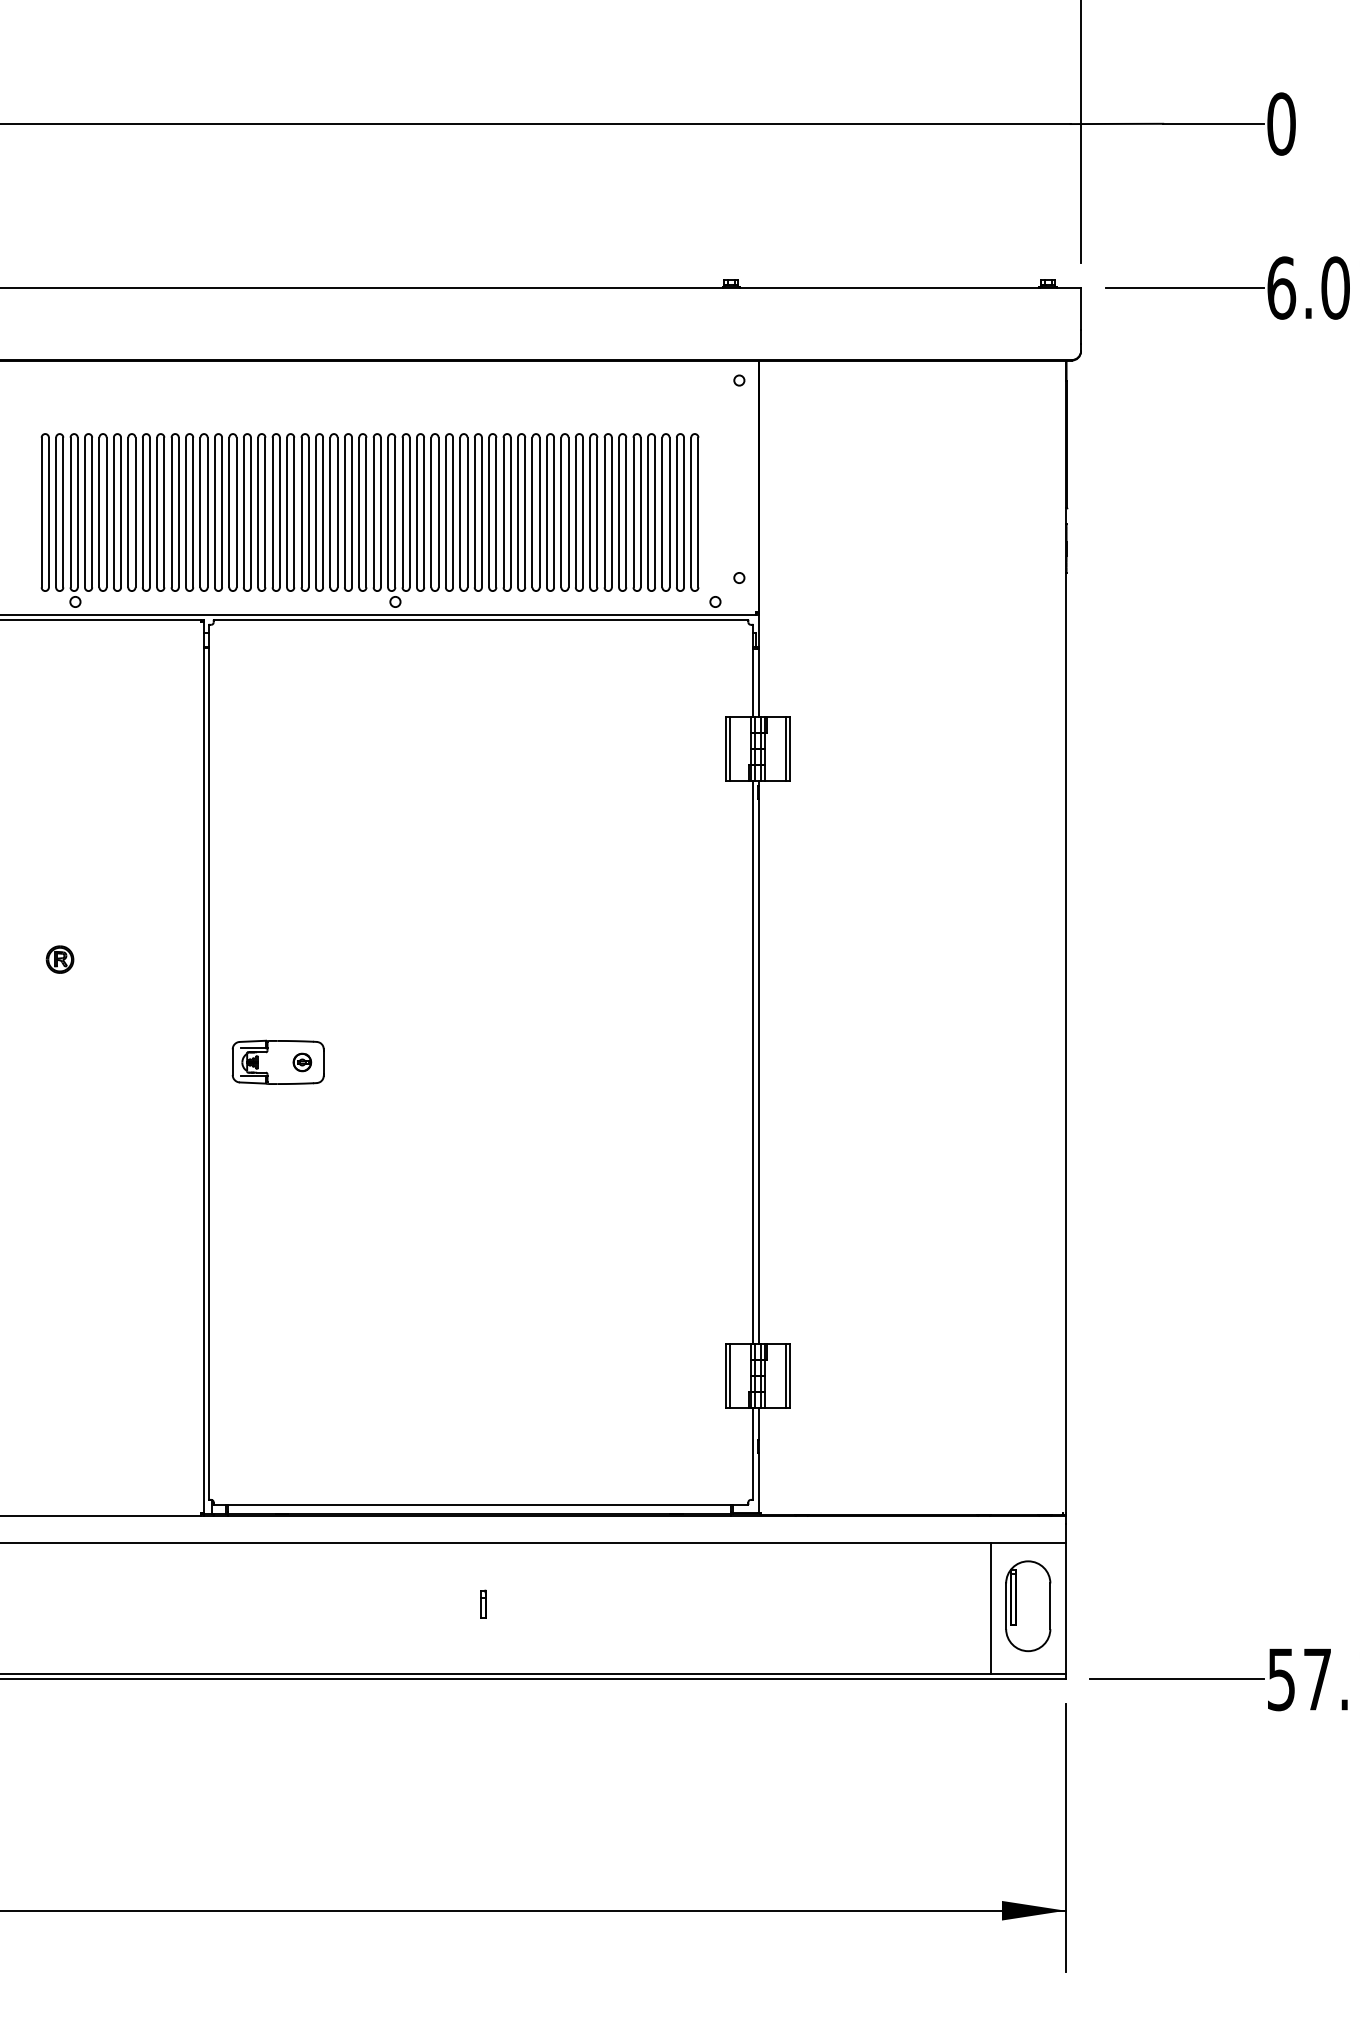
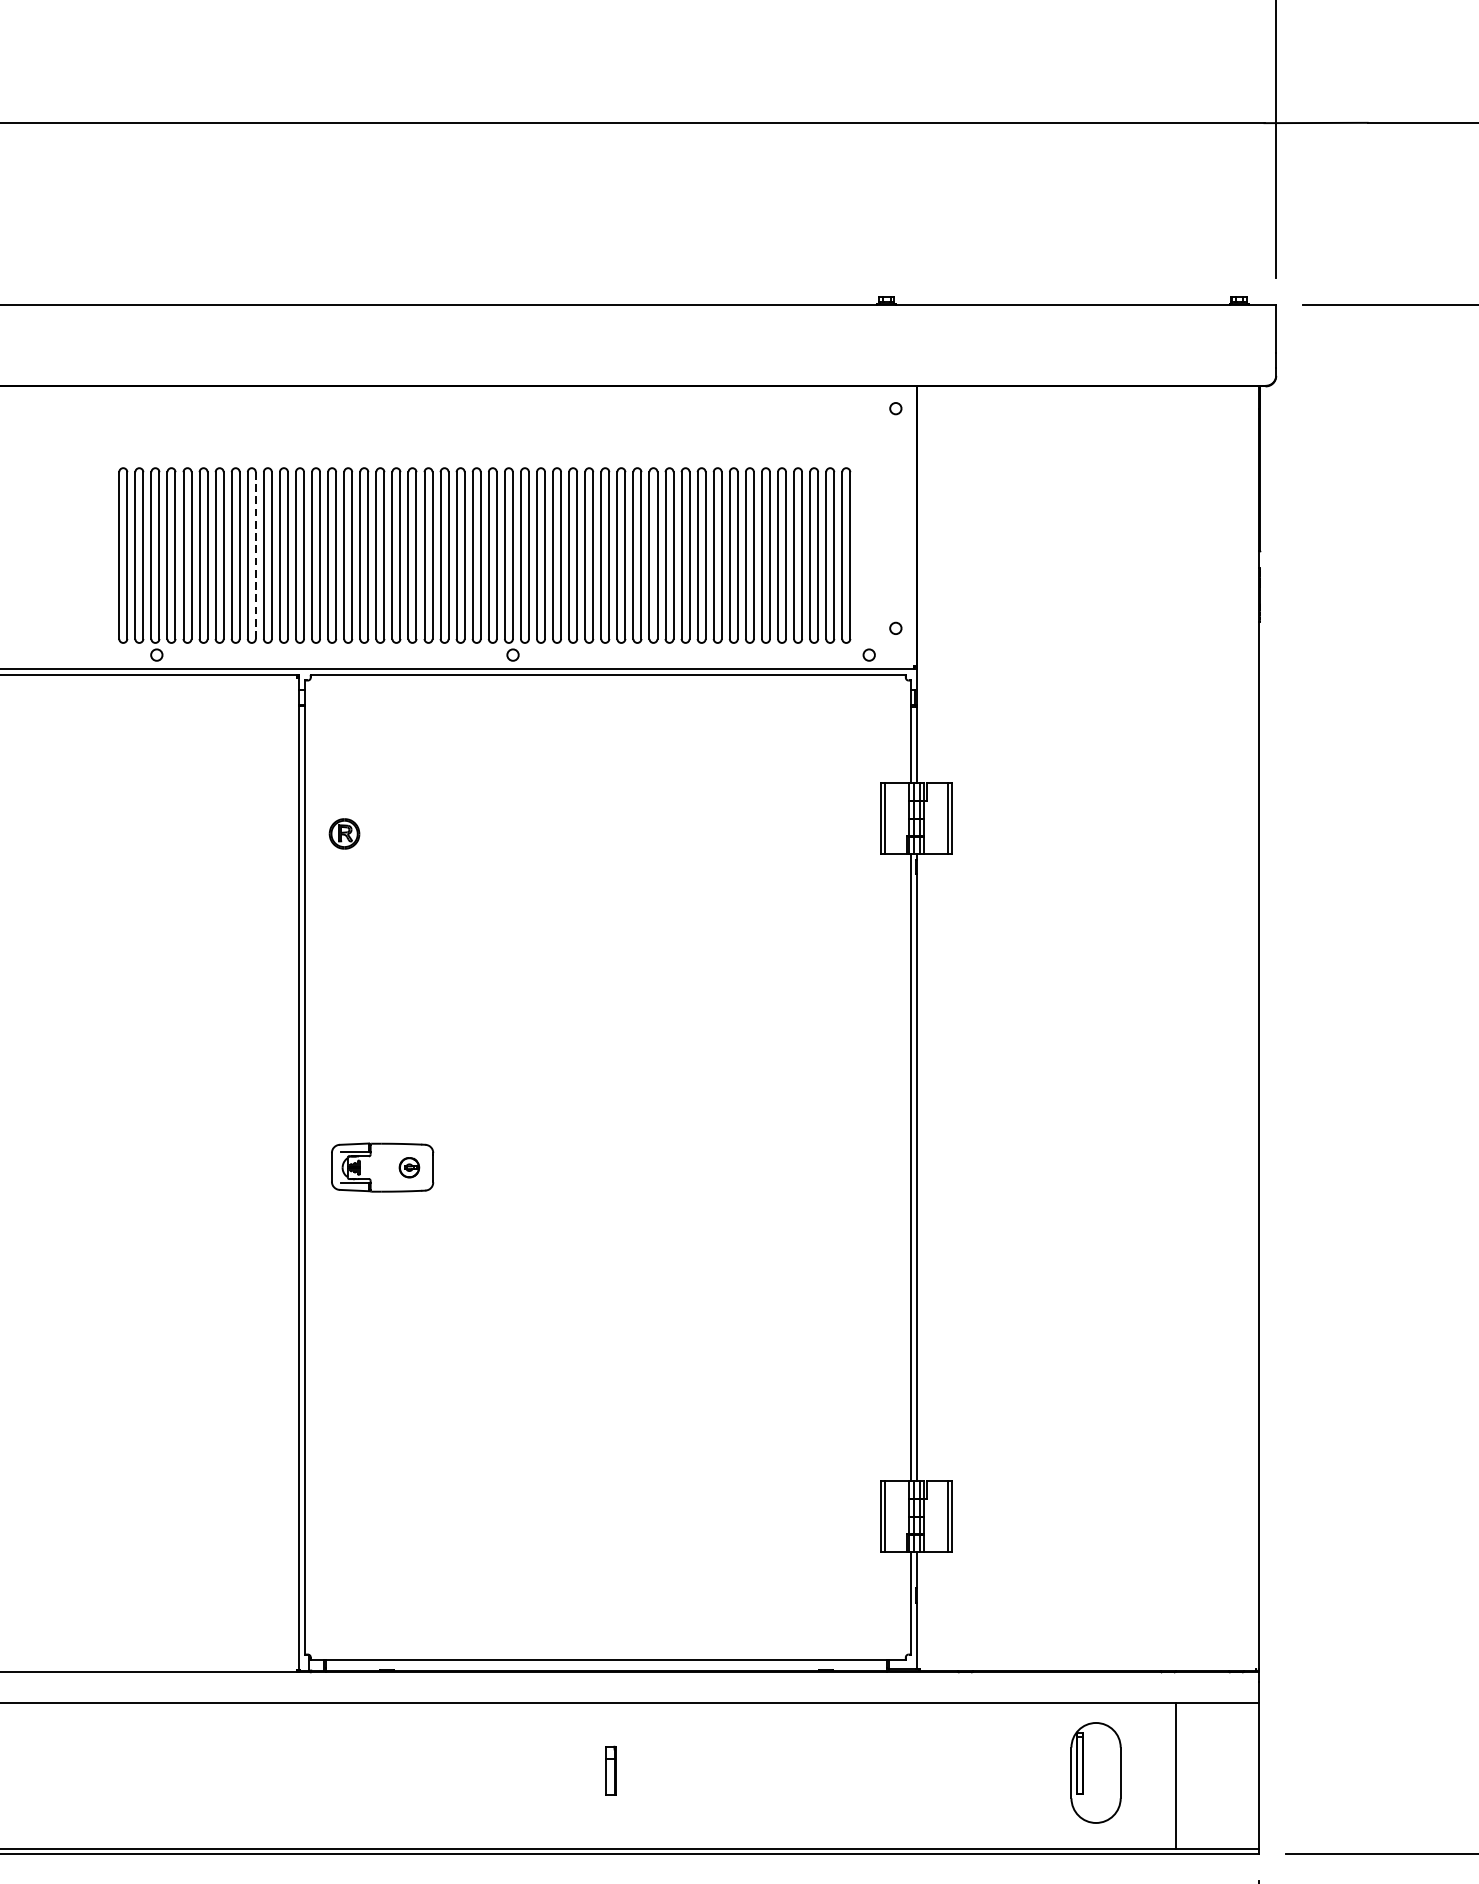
line: (164, 512) -> (255, 555), solid -> dashed
part: (59, 959) -> (343, 833), moved
part: (483, 1603) -> (611, 1769), size x1.6
part: (1028, 1606) -> (1096, 1773), moved

